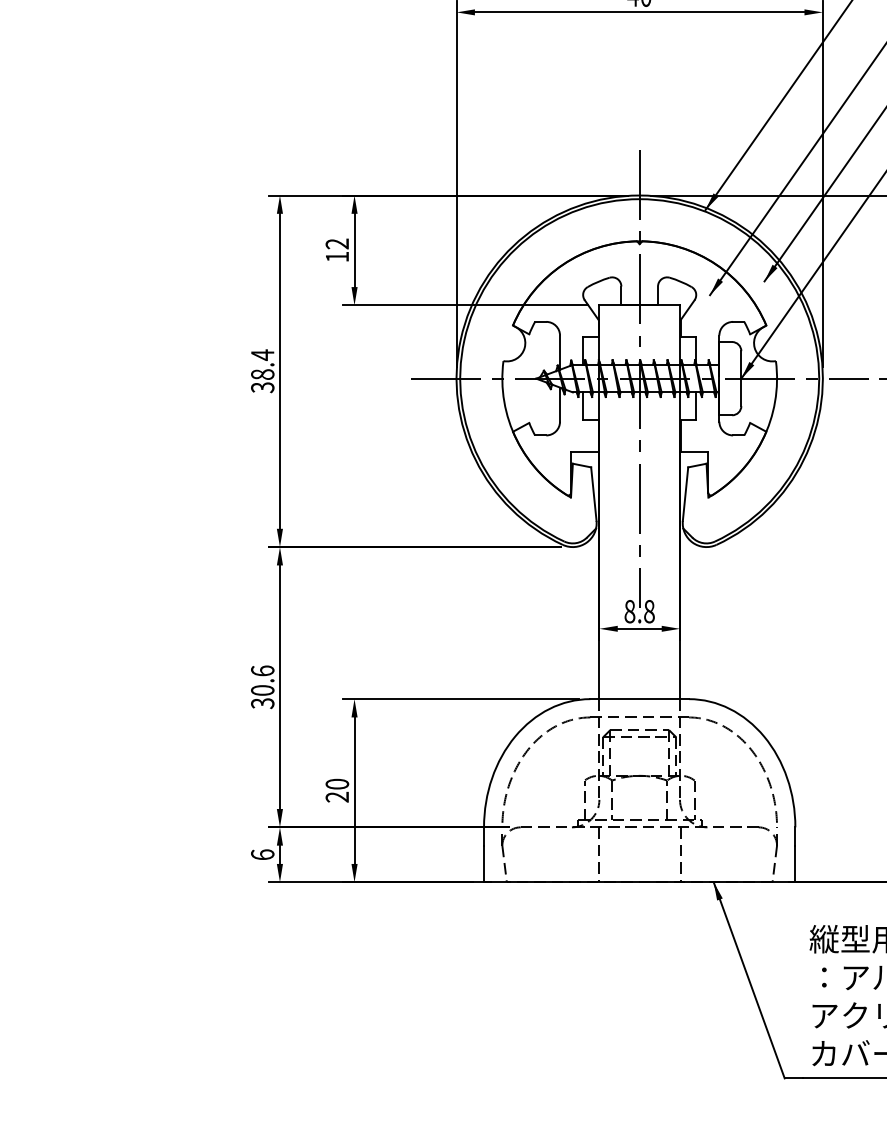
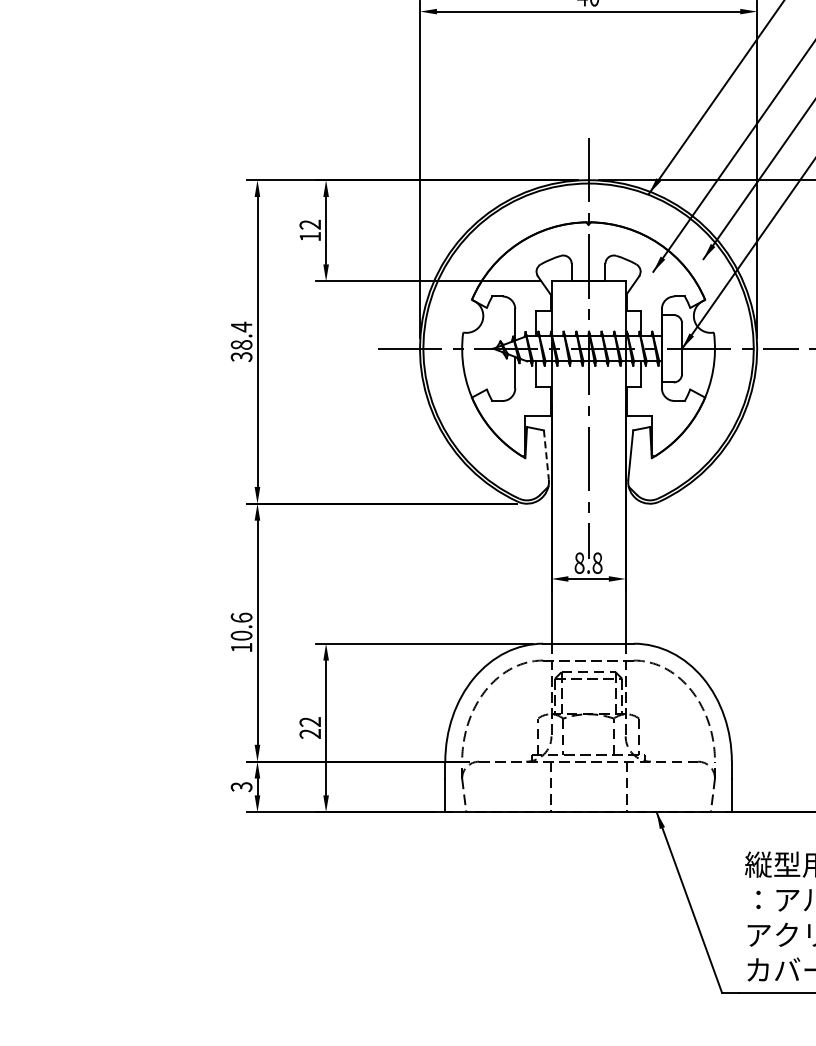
line: (593, 494) -> (546, 455), solid -> dashed
text: (262, 703) -> (241, 647), 30.6 -> 10.6
text: (337, 783) -> (310, 721), 20 -> 22
text: (262, 855) -> (241, 787), 6 -> 3

